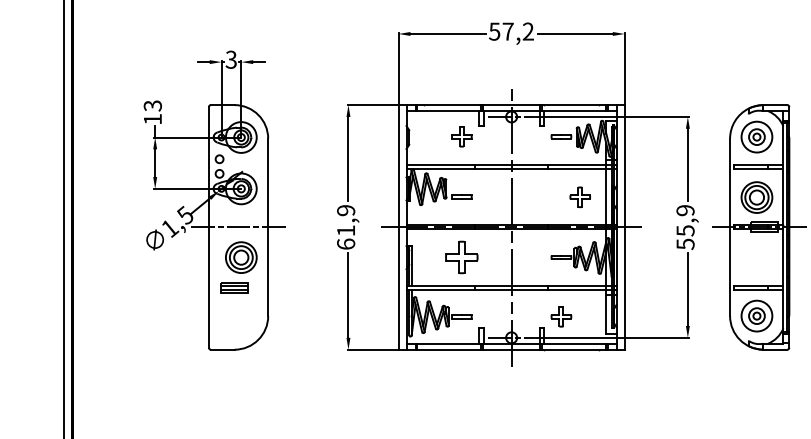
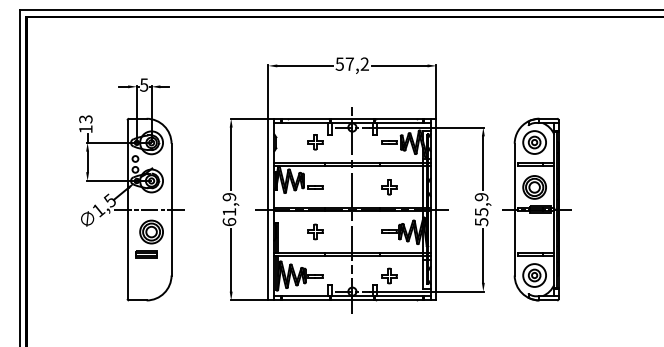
text: (231, 58) -> (144, 84), 3 -> 5
part: (580, 197) -> (389, 187), moved
part: (461, 256) -> (315, 231), size x0.62

